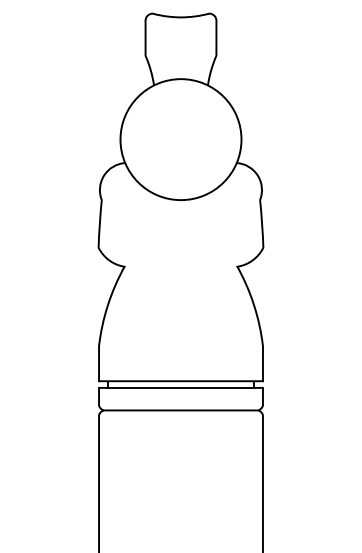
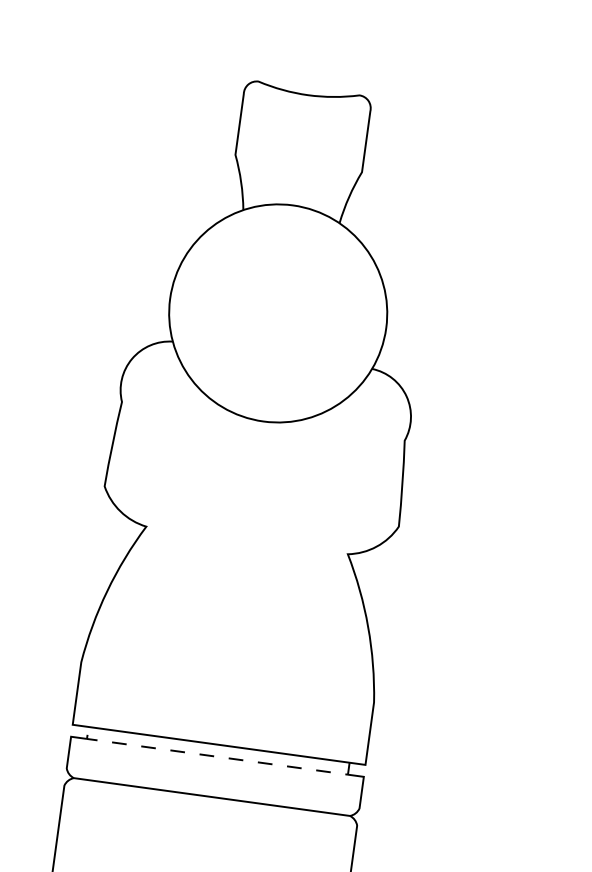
line: (180, 387) -> (216, 755), solid -> dashed

